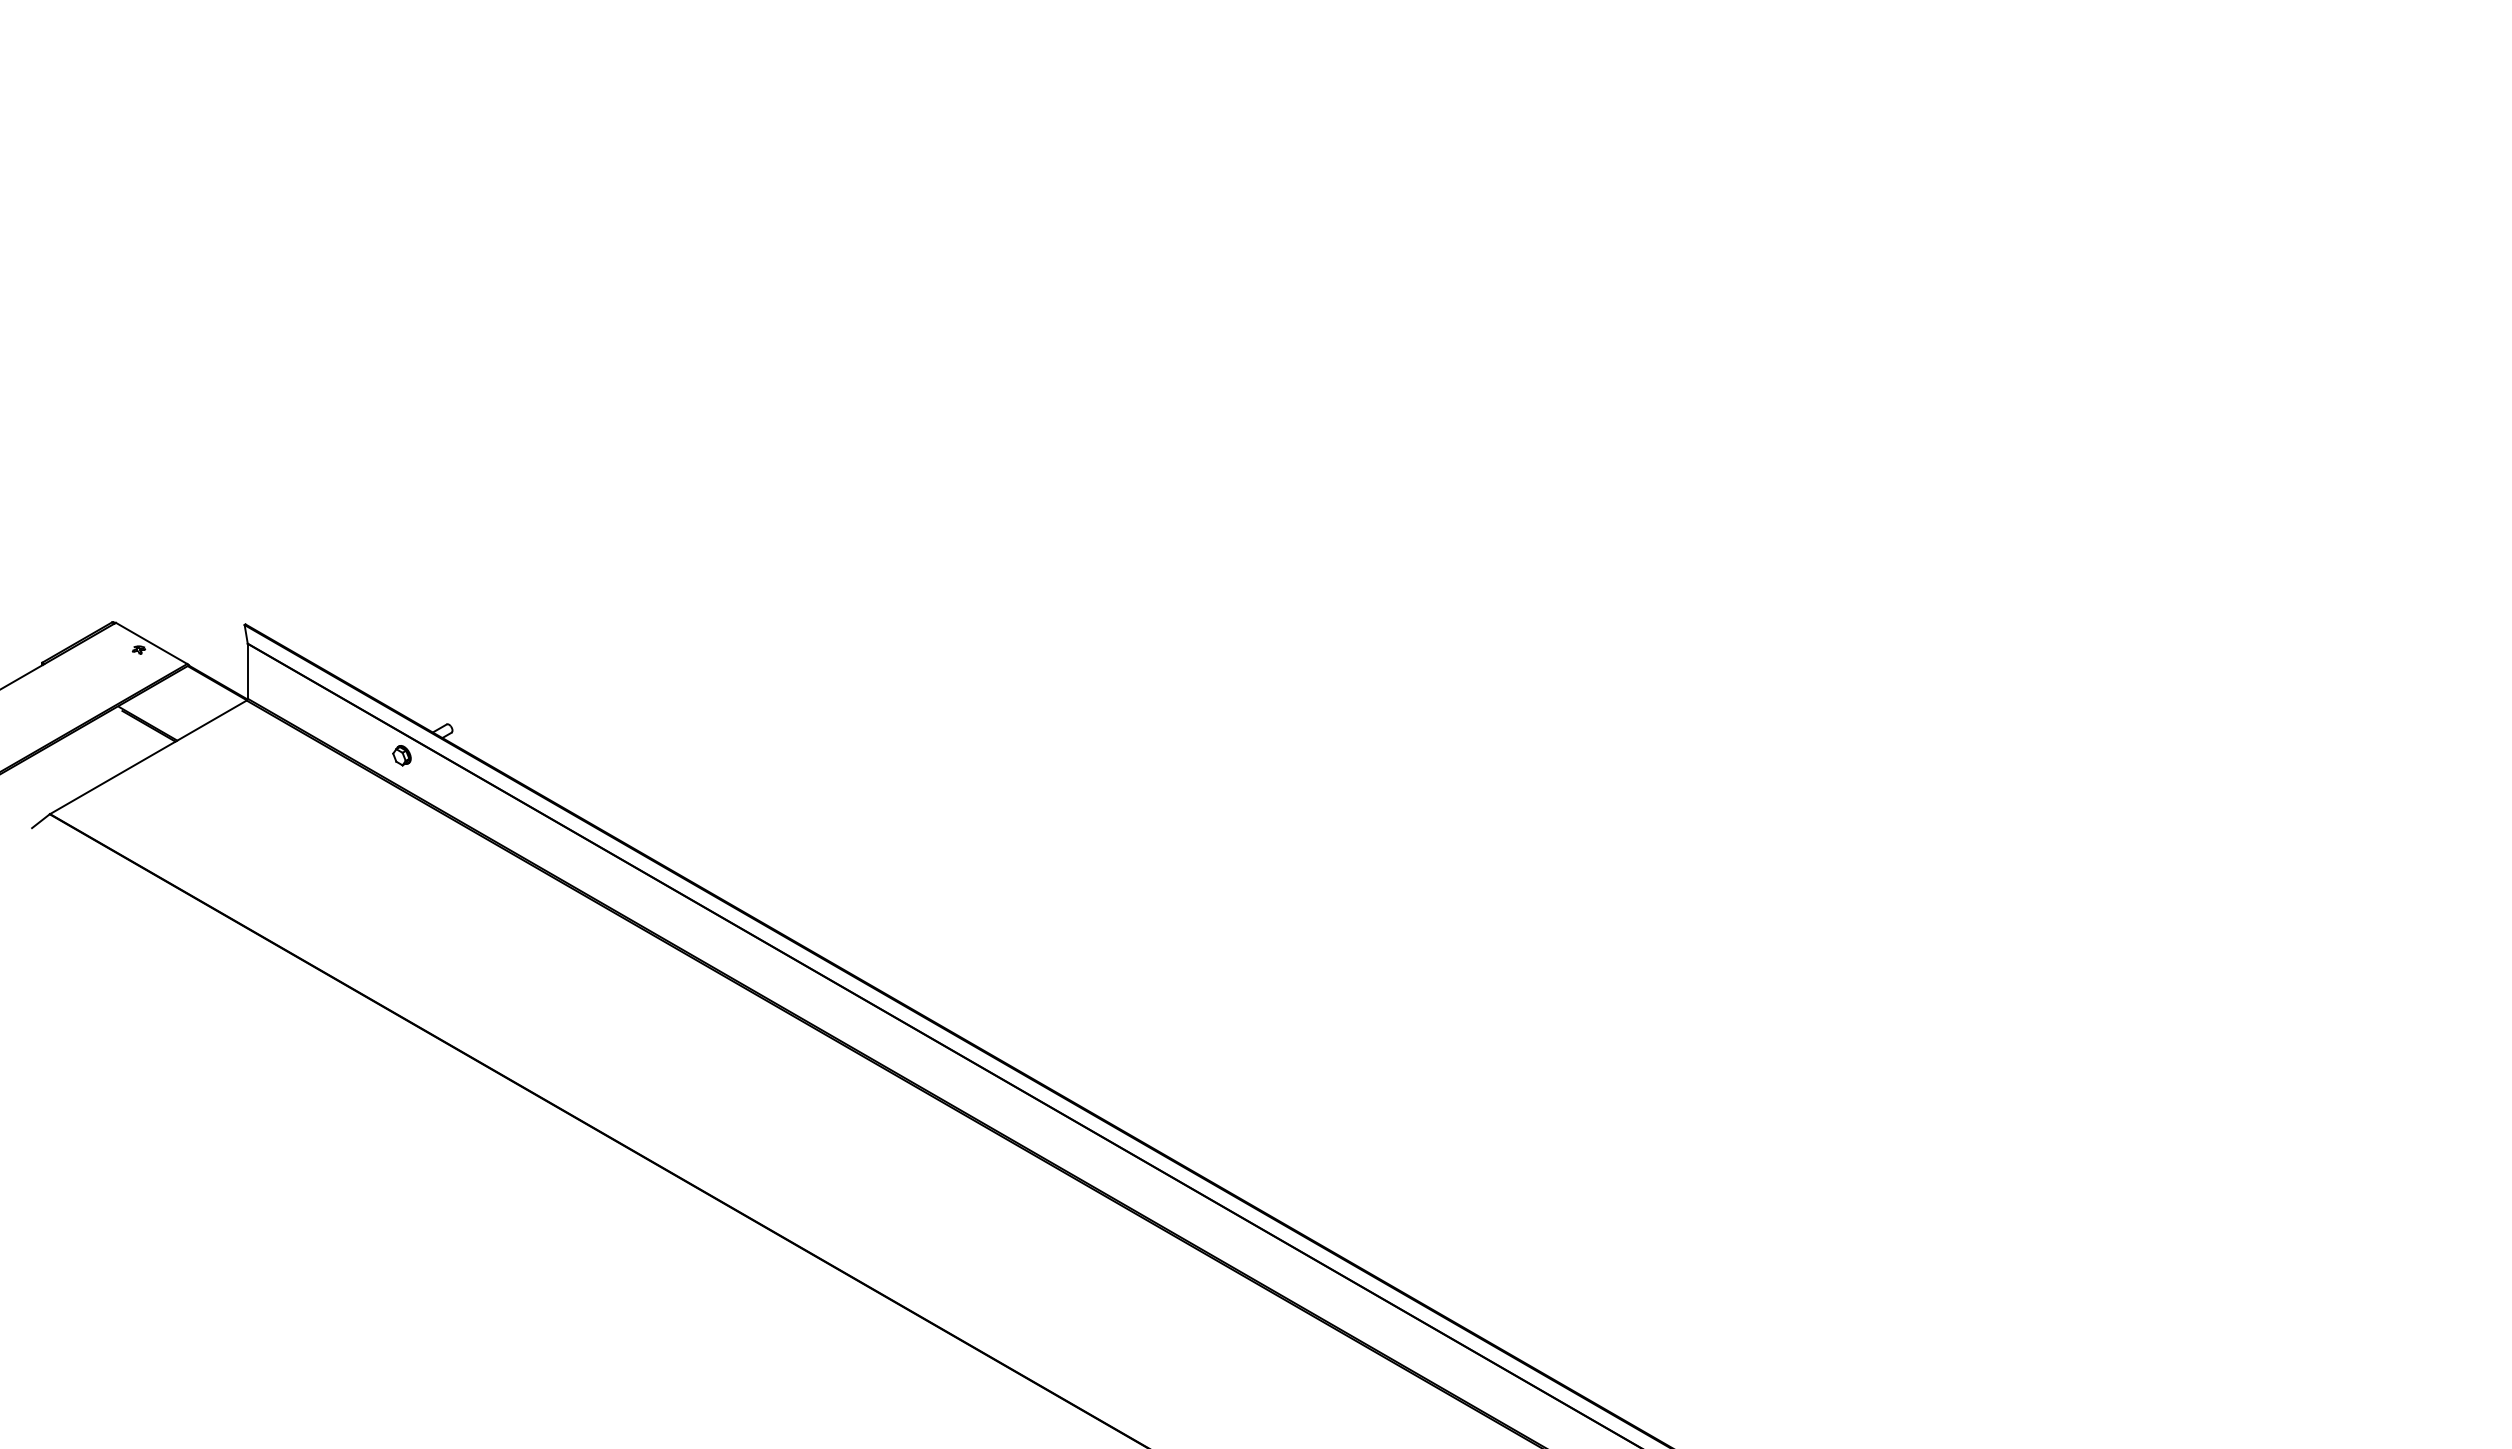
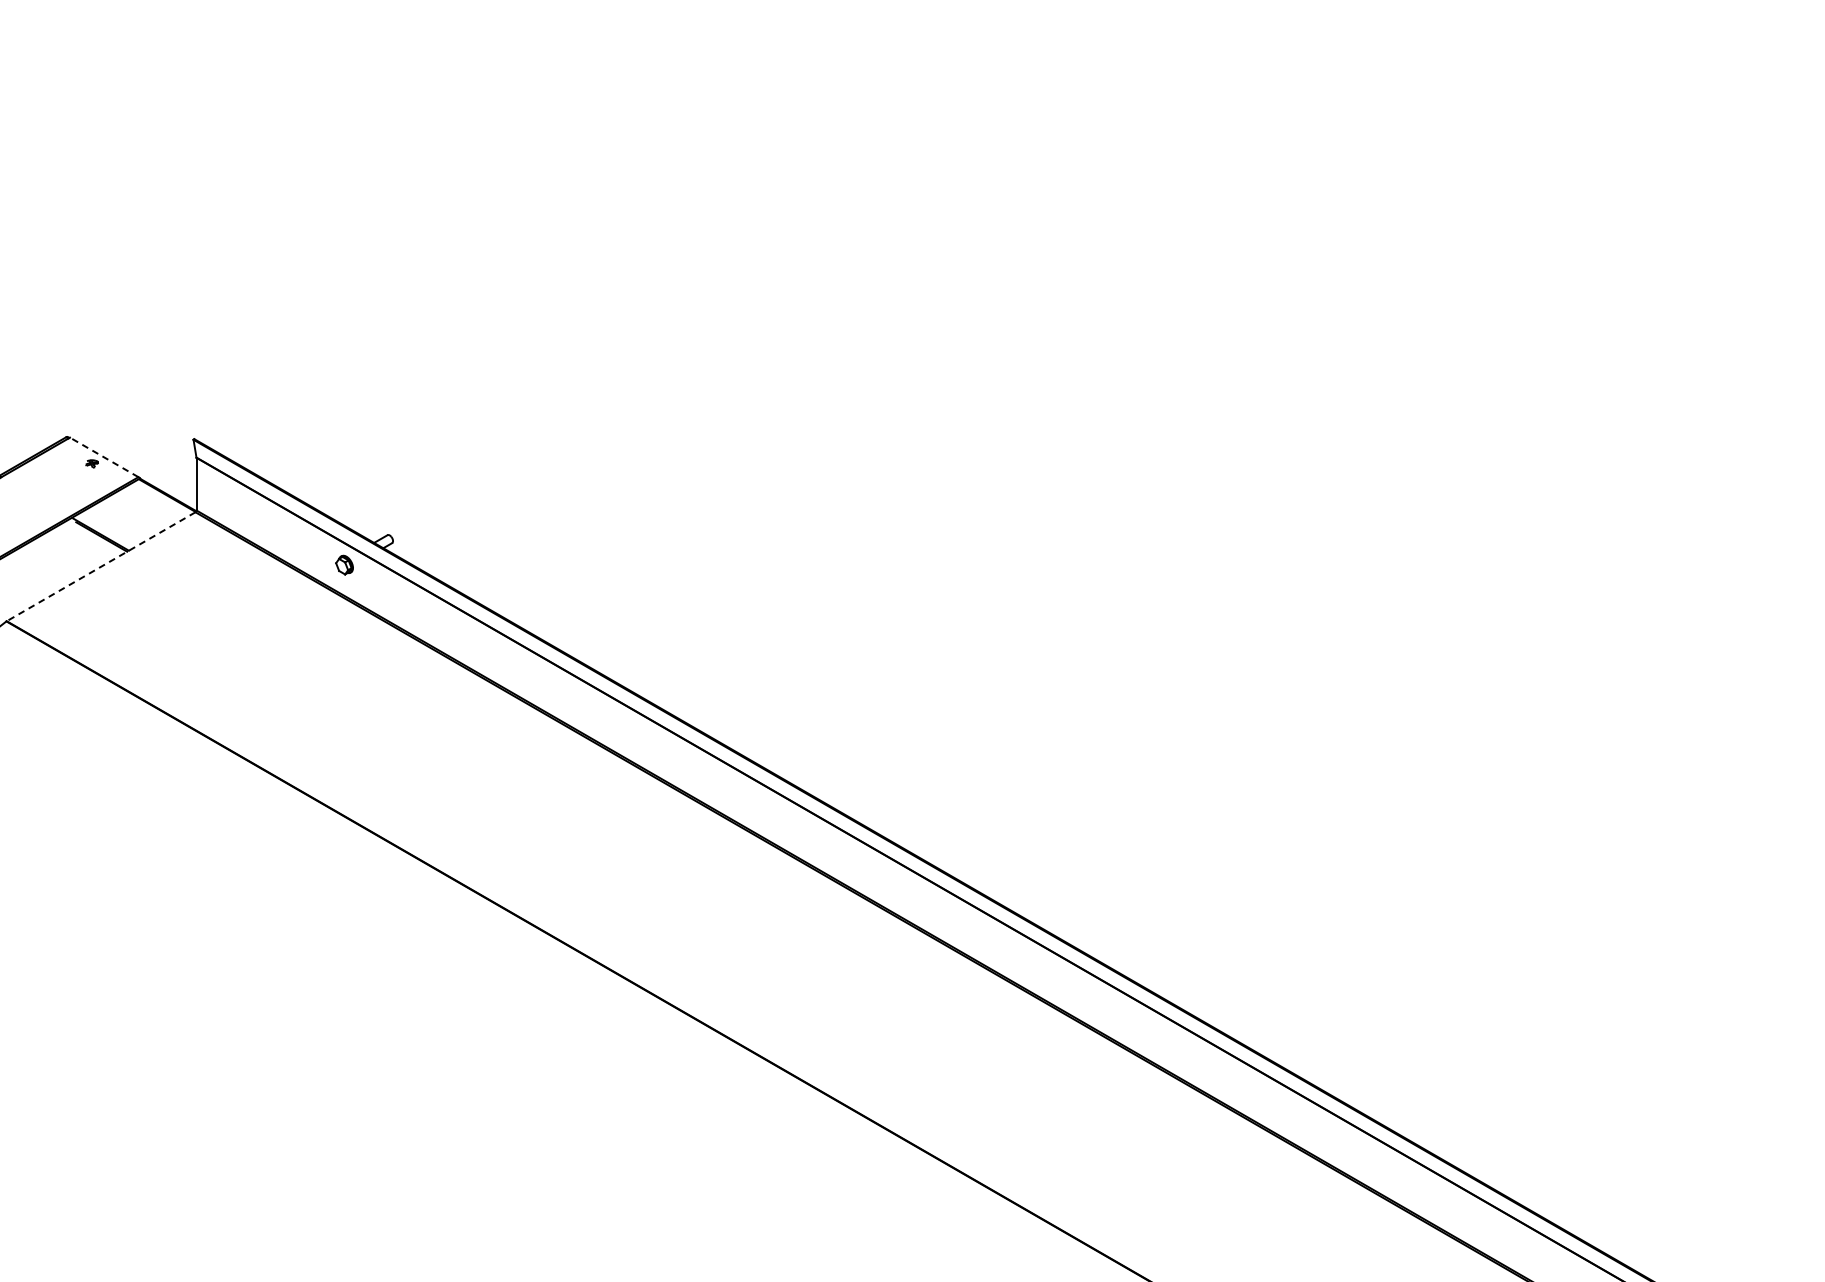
line: (151, 643) -> (104, 457), solid -> dashed
line: (148, 757) -> (101, 566), solid -> dashed

